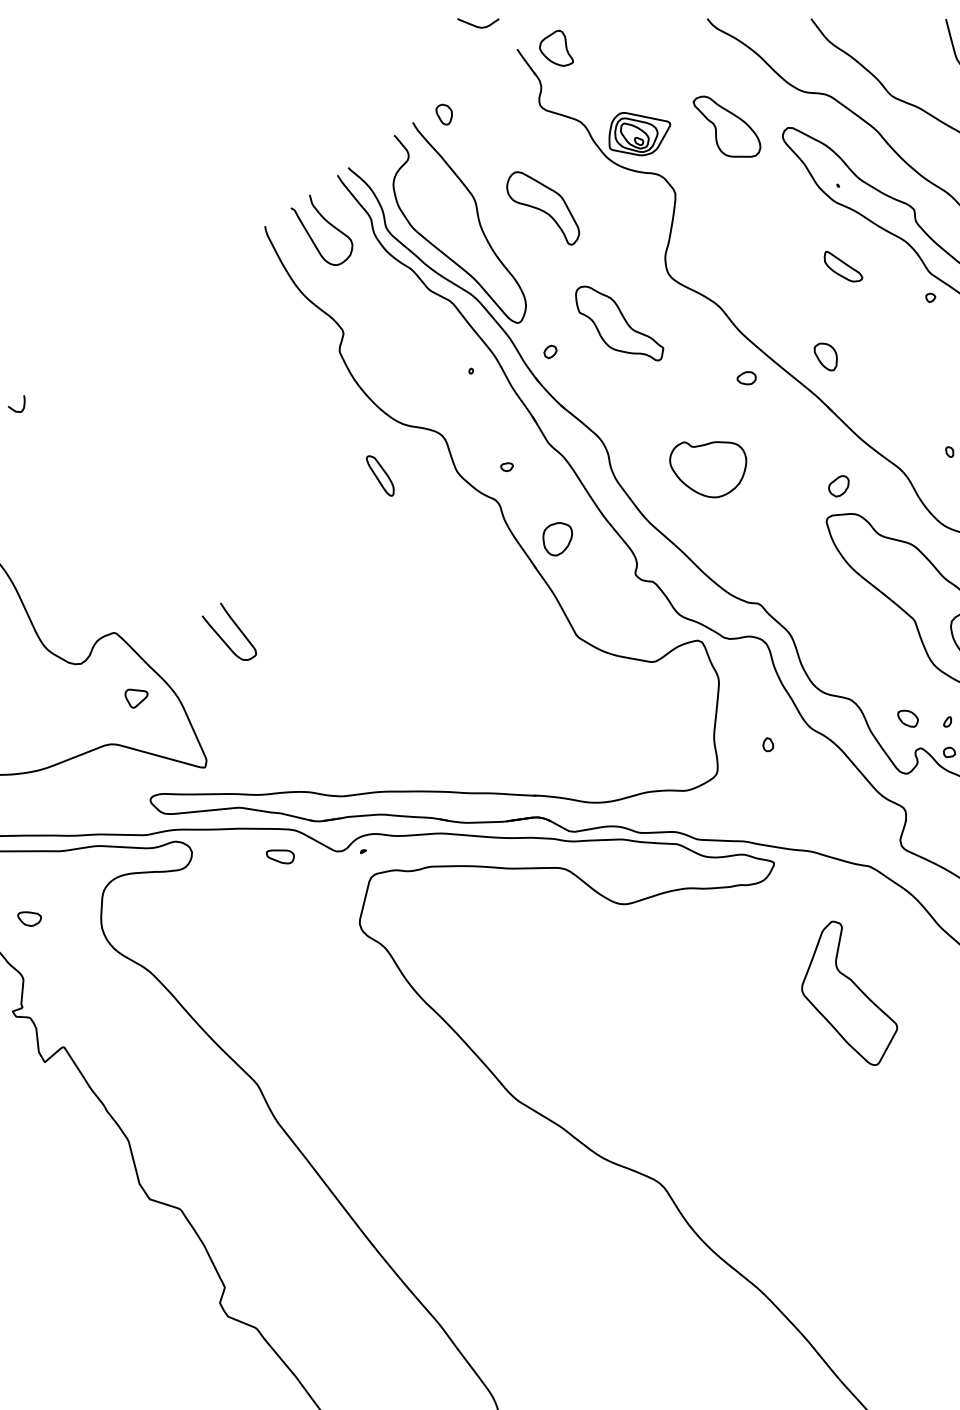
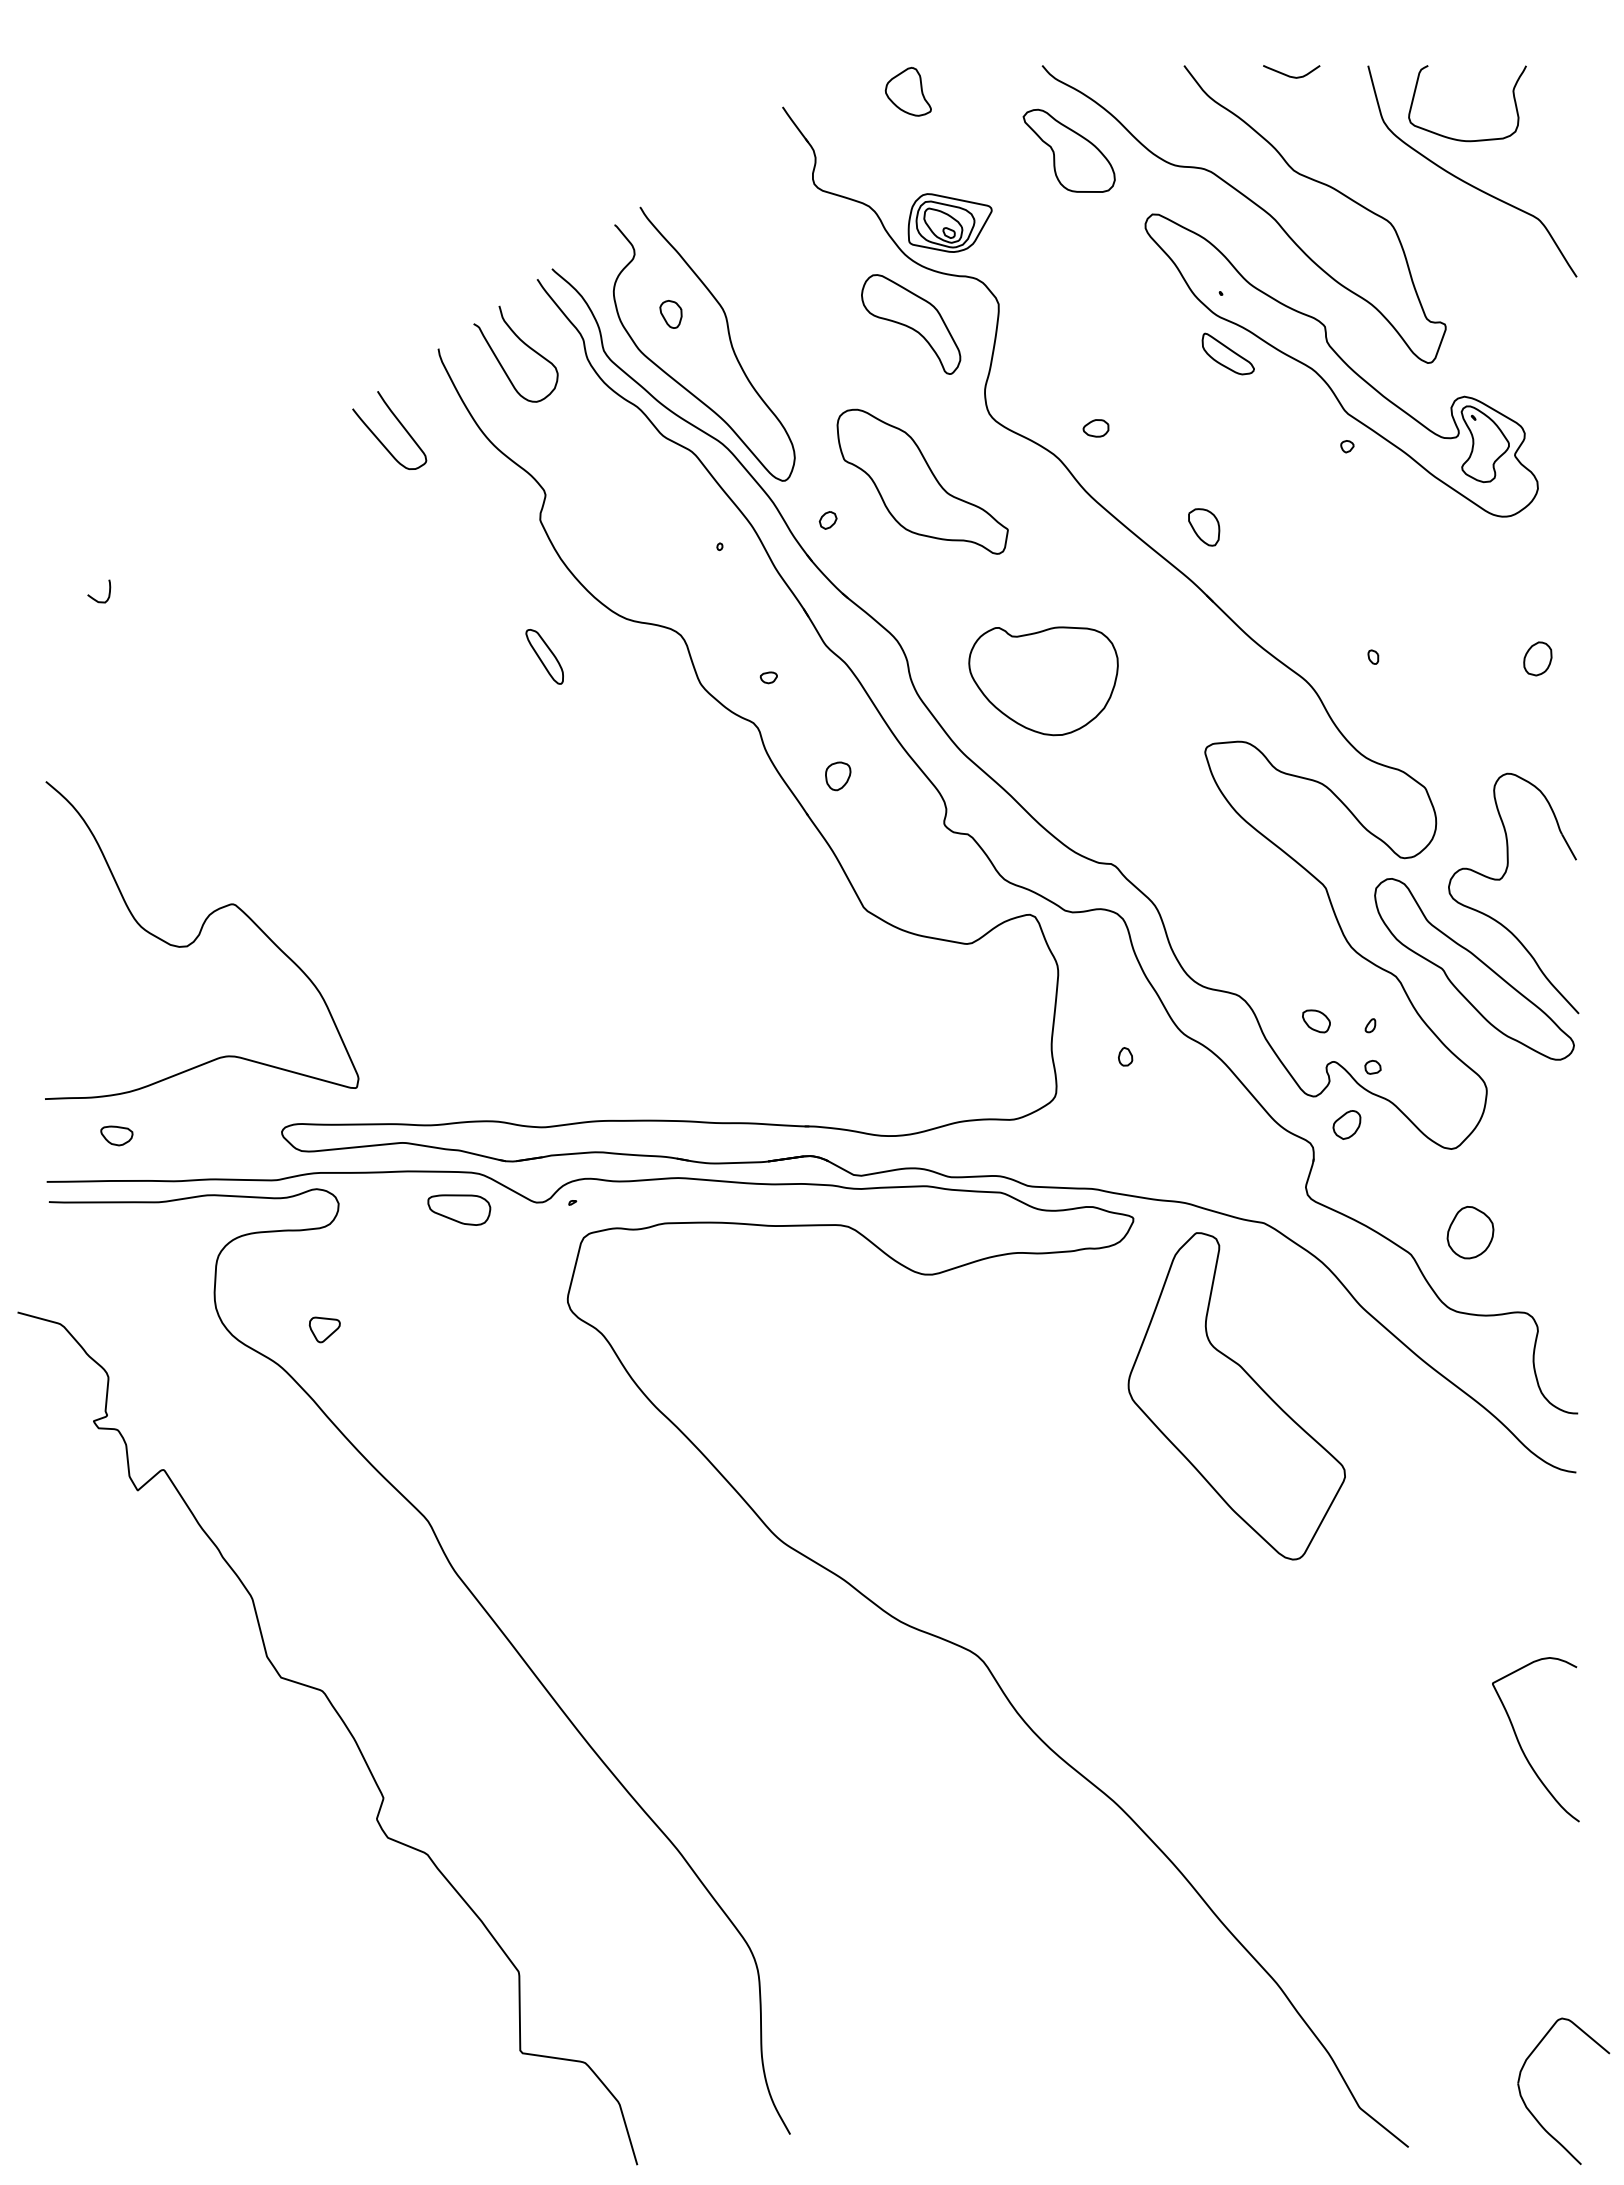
curve: (477, 26) -> (1290, 75), moved
part: (555, 48) -> (907, 91), moved
part: (443, 114) -> (670, 314), moved
part: (726, 126) -> (1068, 150), moved
part: (543, 208) -> (911, 324), moved
part: (842, 266) -> (1227, 353), moved
part: (619, 323) -> (922, 481), size x1.43
part: (746, 378) -> (1095, 428), moved
part: (708, 469) -> (1043, 681), size x1.43
part: (380, 475) -> (544, 656), moved
part: (838, 485) -> (1346, 1124), moved
part: (558, 539) -> (838, 776), size x0.62
curve: (235, 625) -> (398, 422), moved
part: (136, 698) -> (324, 1329), moved
part: (280, 856) -> (459, 1209), size x1.67
part: (29, 918) -> (116, 1135), moved
part: (849, 993) -> (1236, 1396), size x1.67

